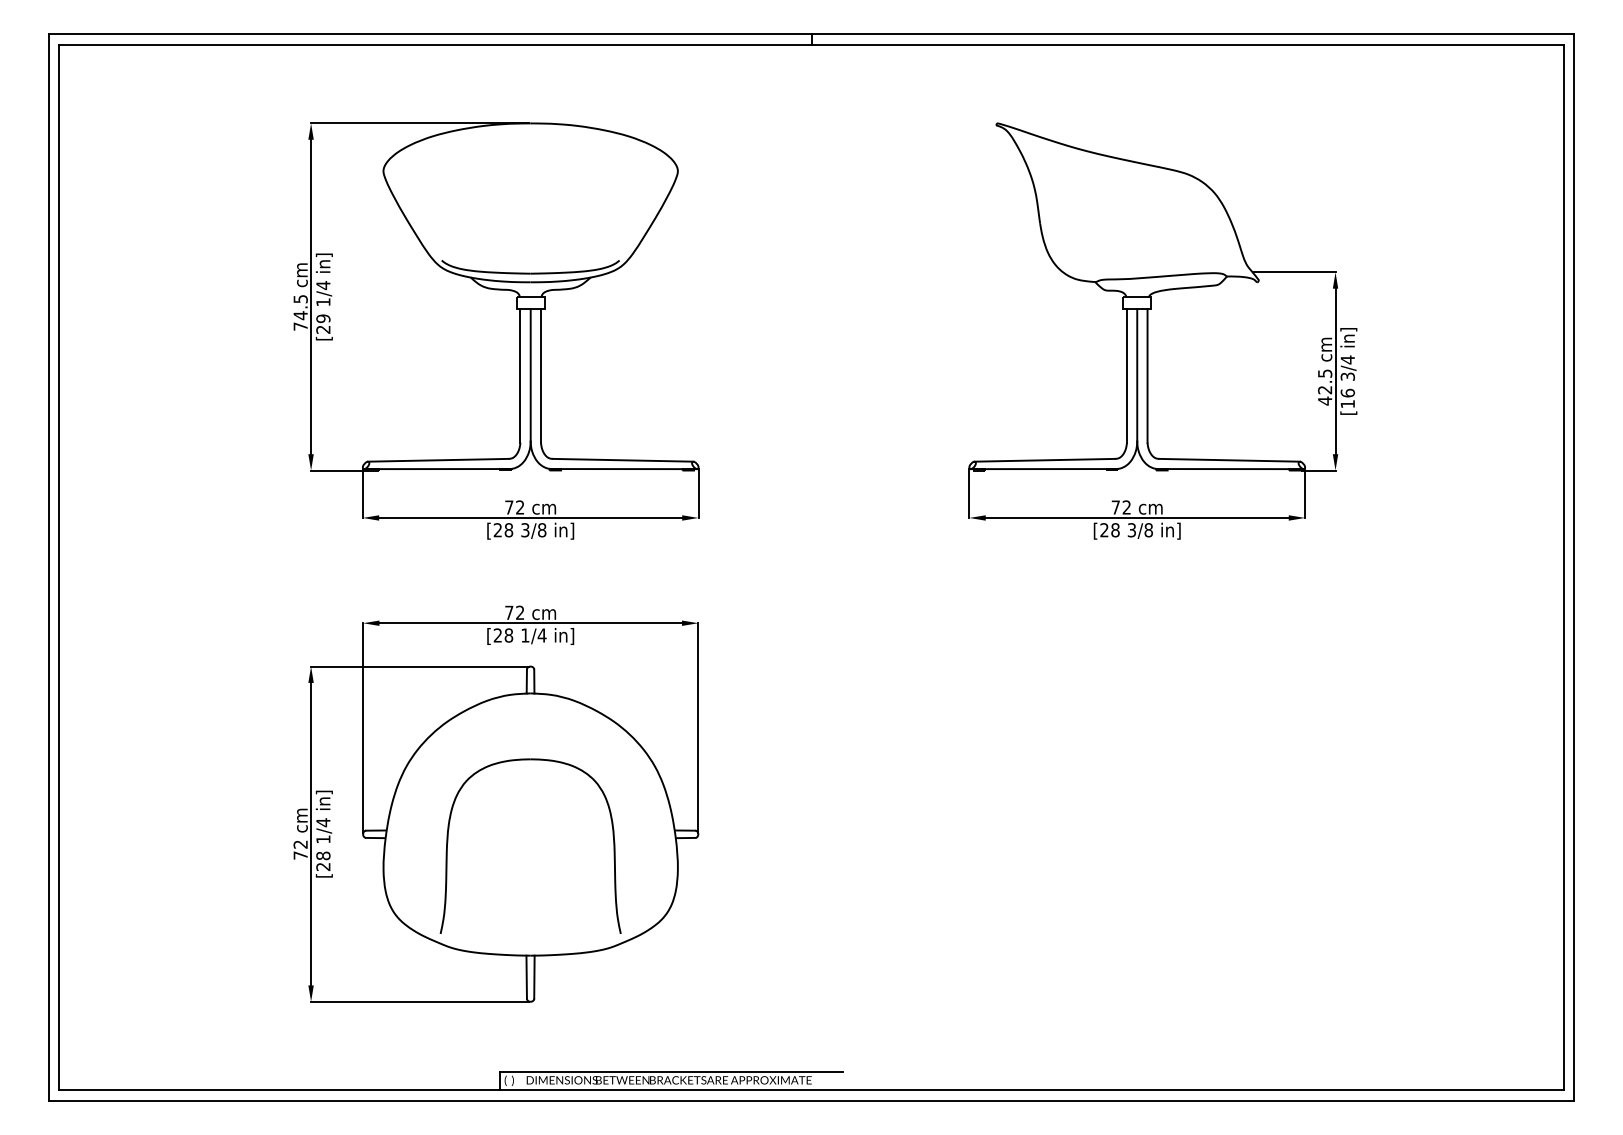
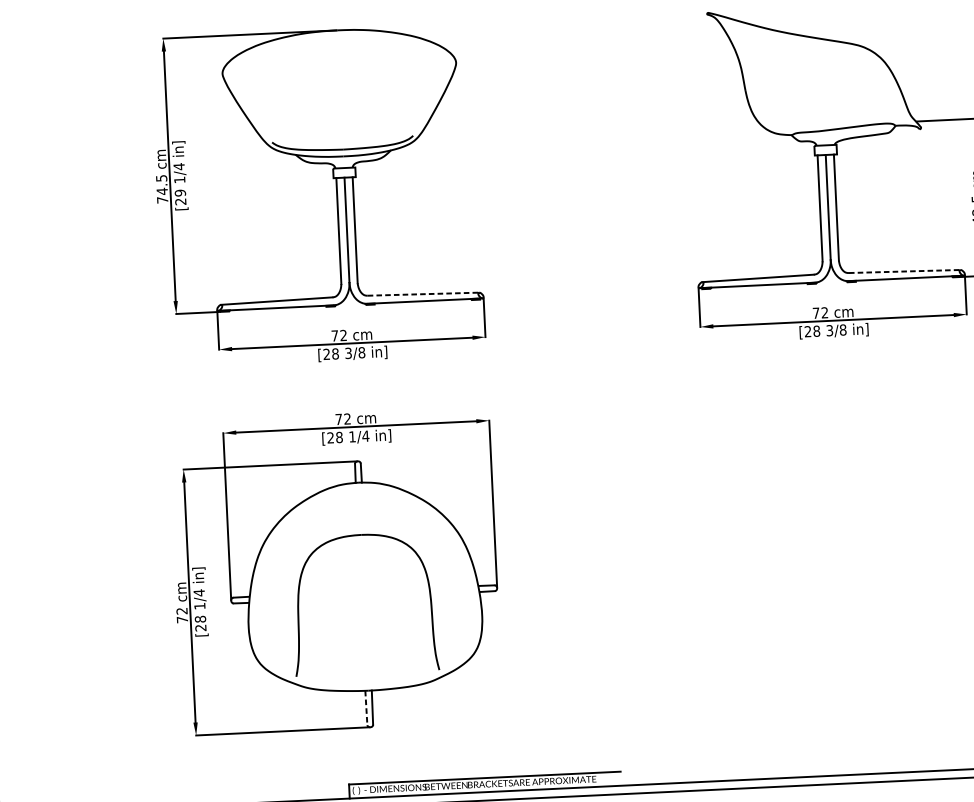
line: (623, 460) -> (423, 294), solid -> dashed
line: (1230, 460) -> (905, 271), solid -> dashed
line: (526, 977) -> (366, 708), solid -> dashed

